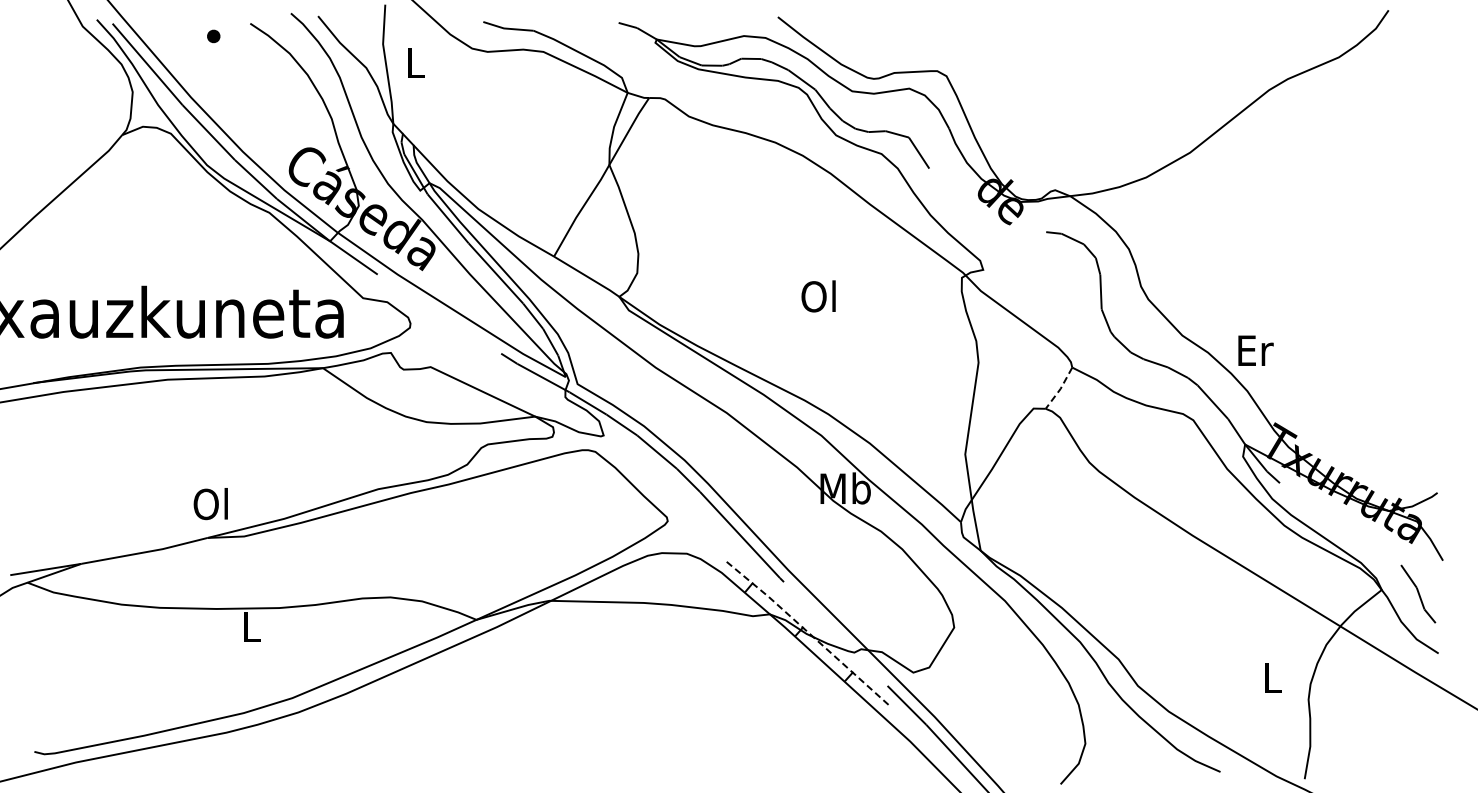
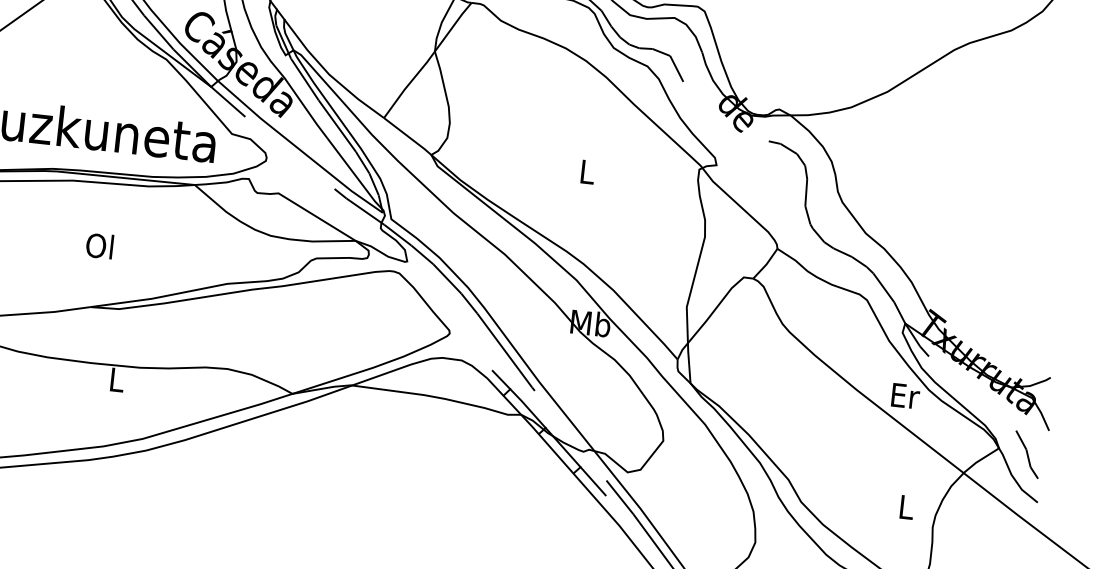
text: (818, 296) -> (586, 171), Ol -> L
text: (1255, 350) -> (905, 395), moved
line: (1060, 388) -> (766, 264), dashed -> solid
text: (210, 504) -> (99, 246), moved
line: (808, 632) -> (549, 432), dashed -> solid

